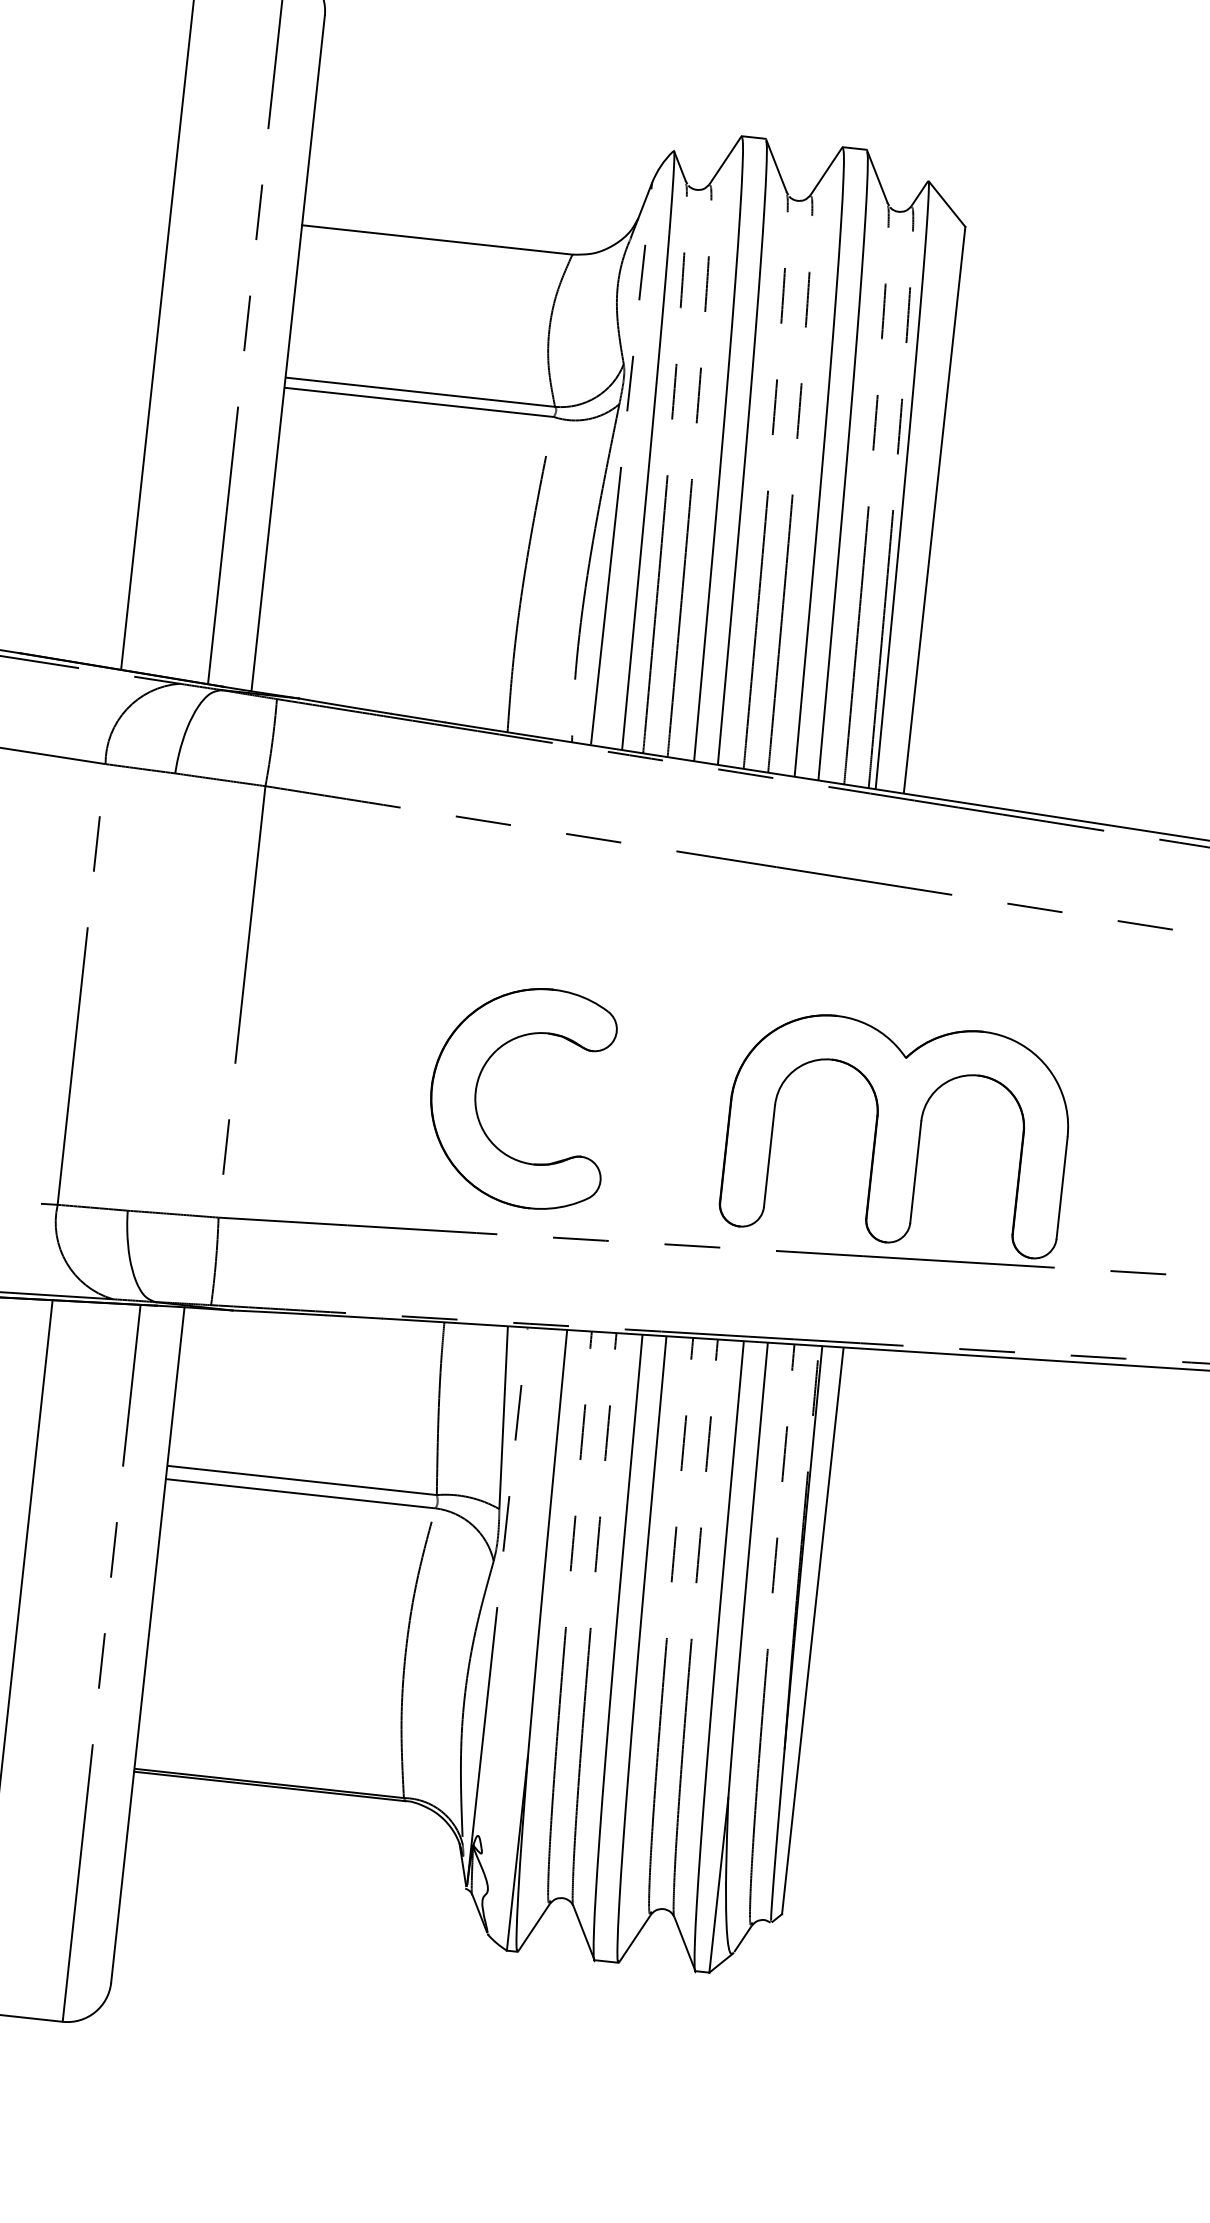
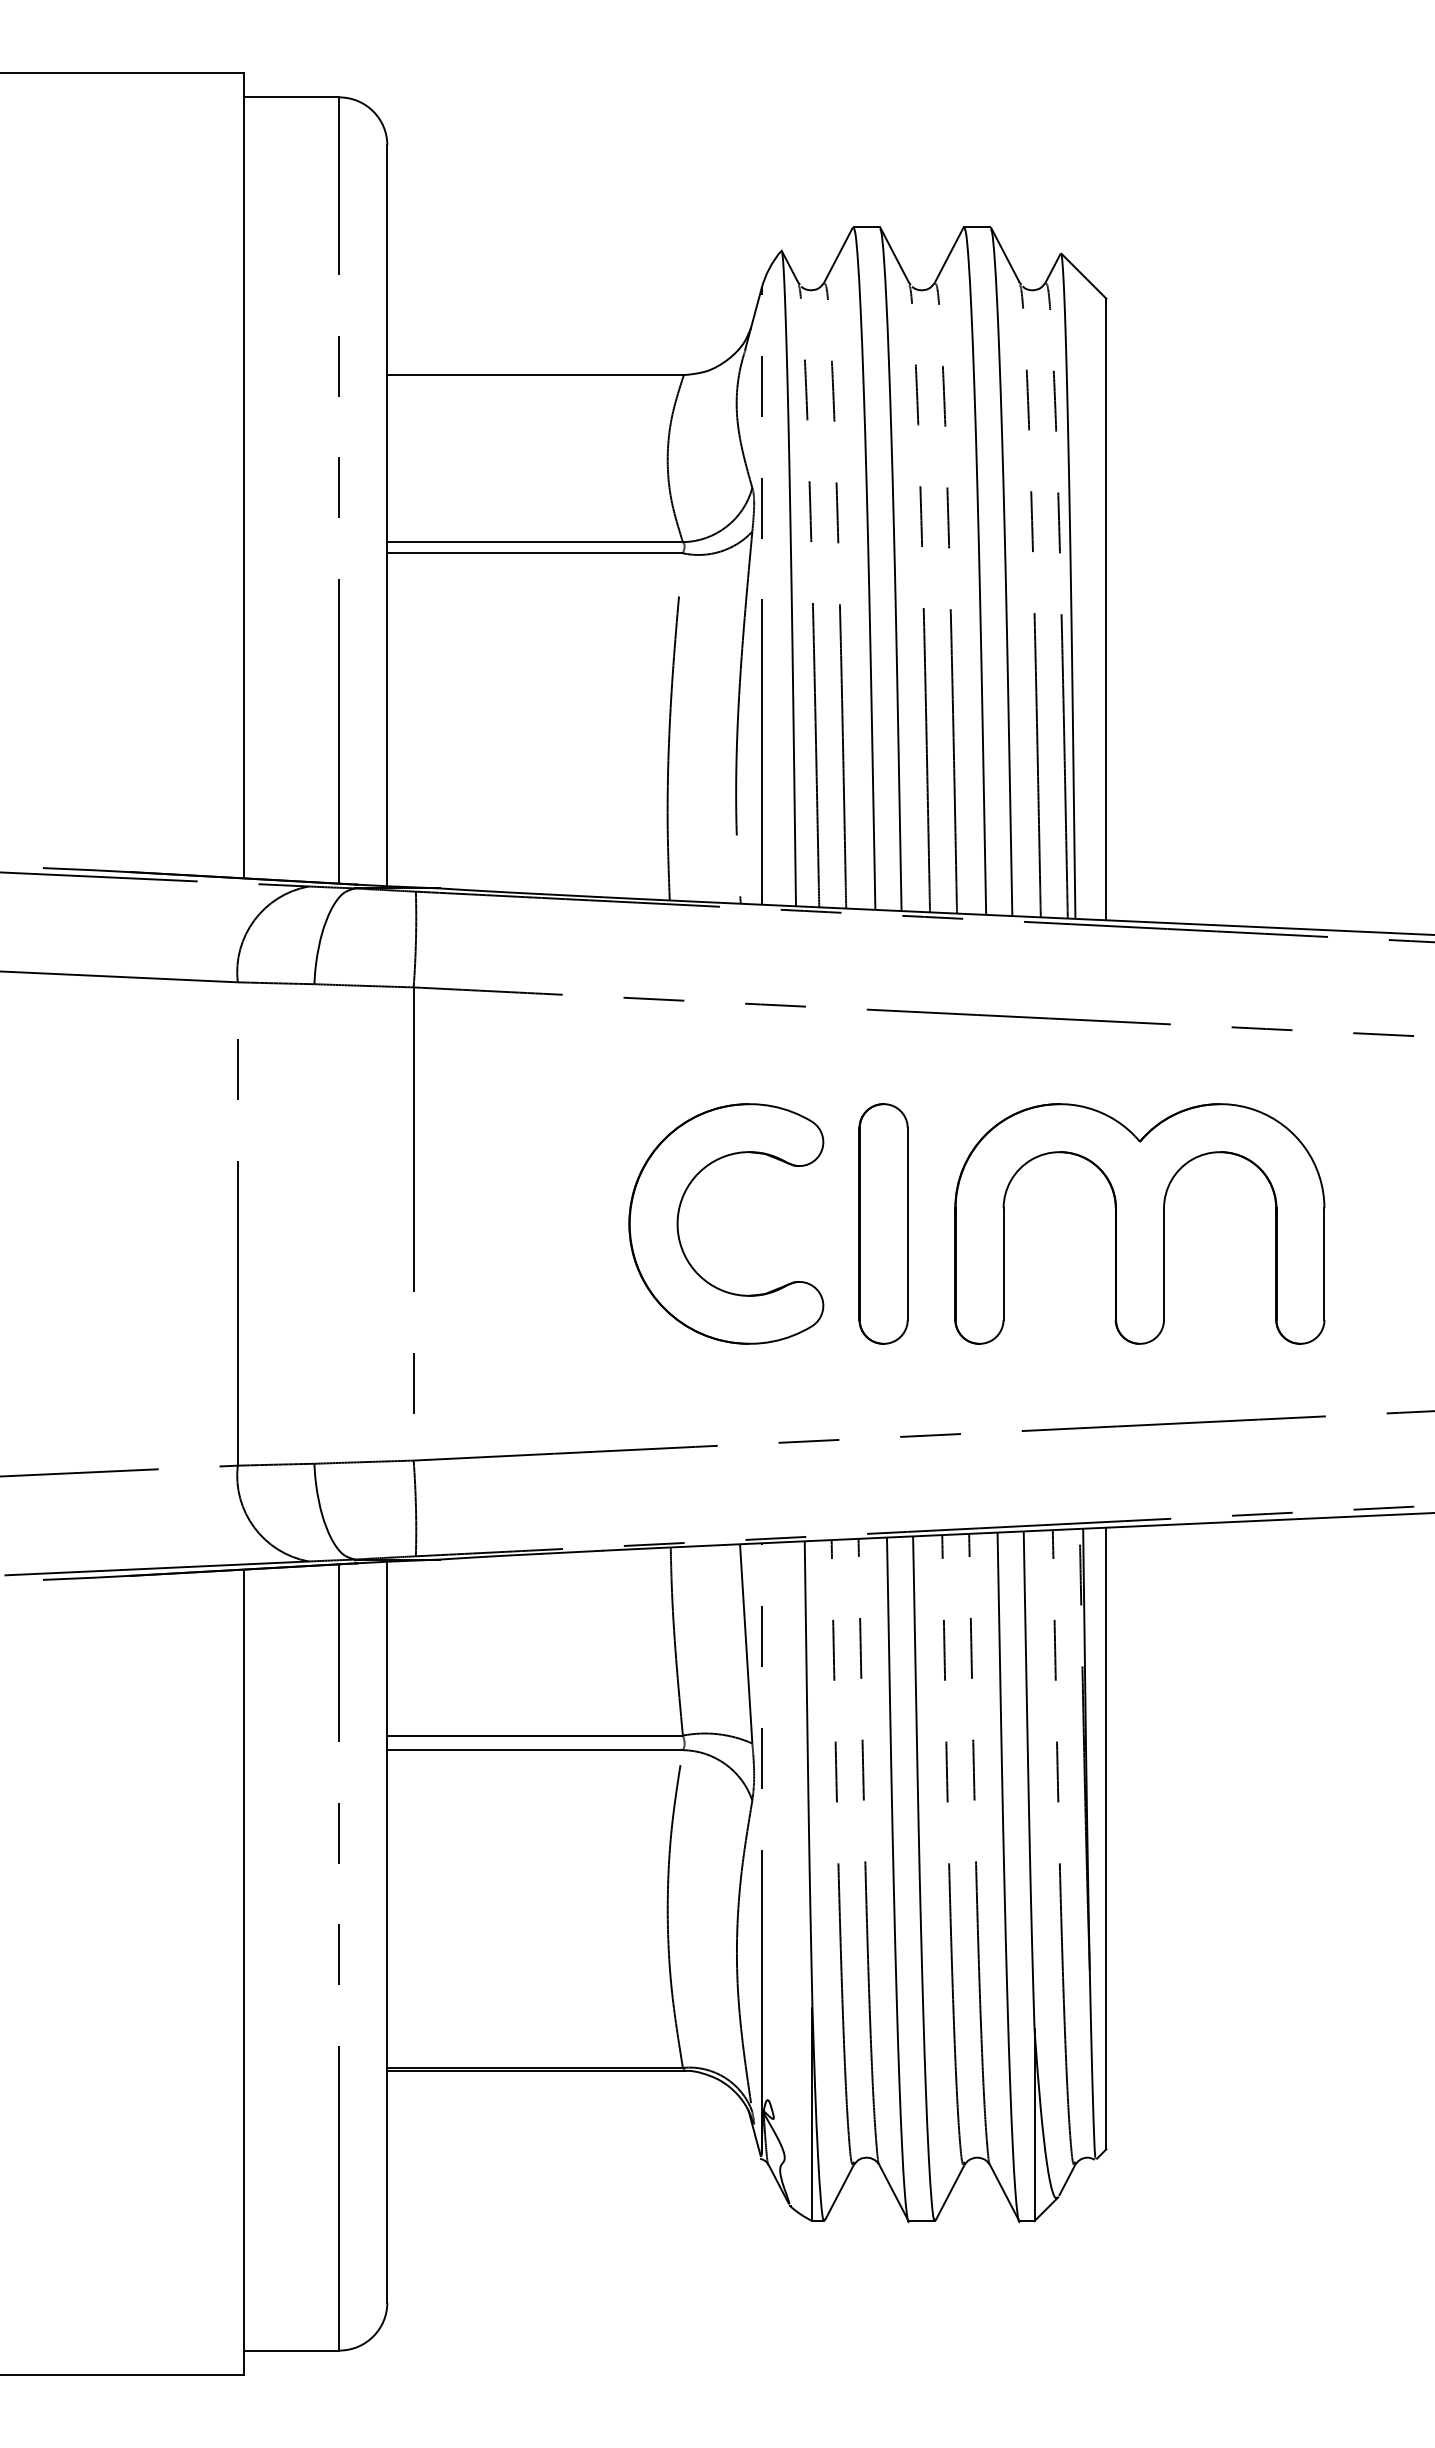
part: (670, 1047) -> (883, 1223), added
part: (478, 1083) -> (679, 1214), moved
part: (897, 1132) -> (1139, 1223), moved

